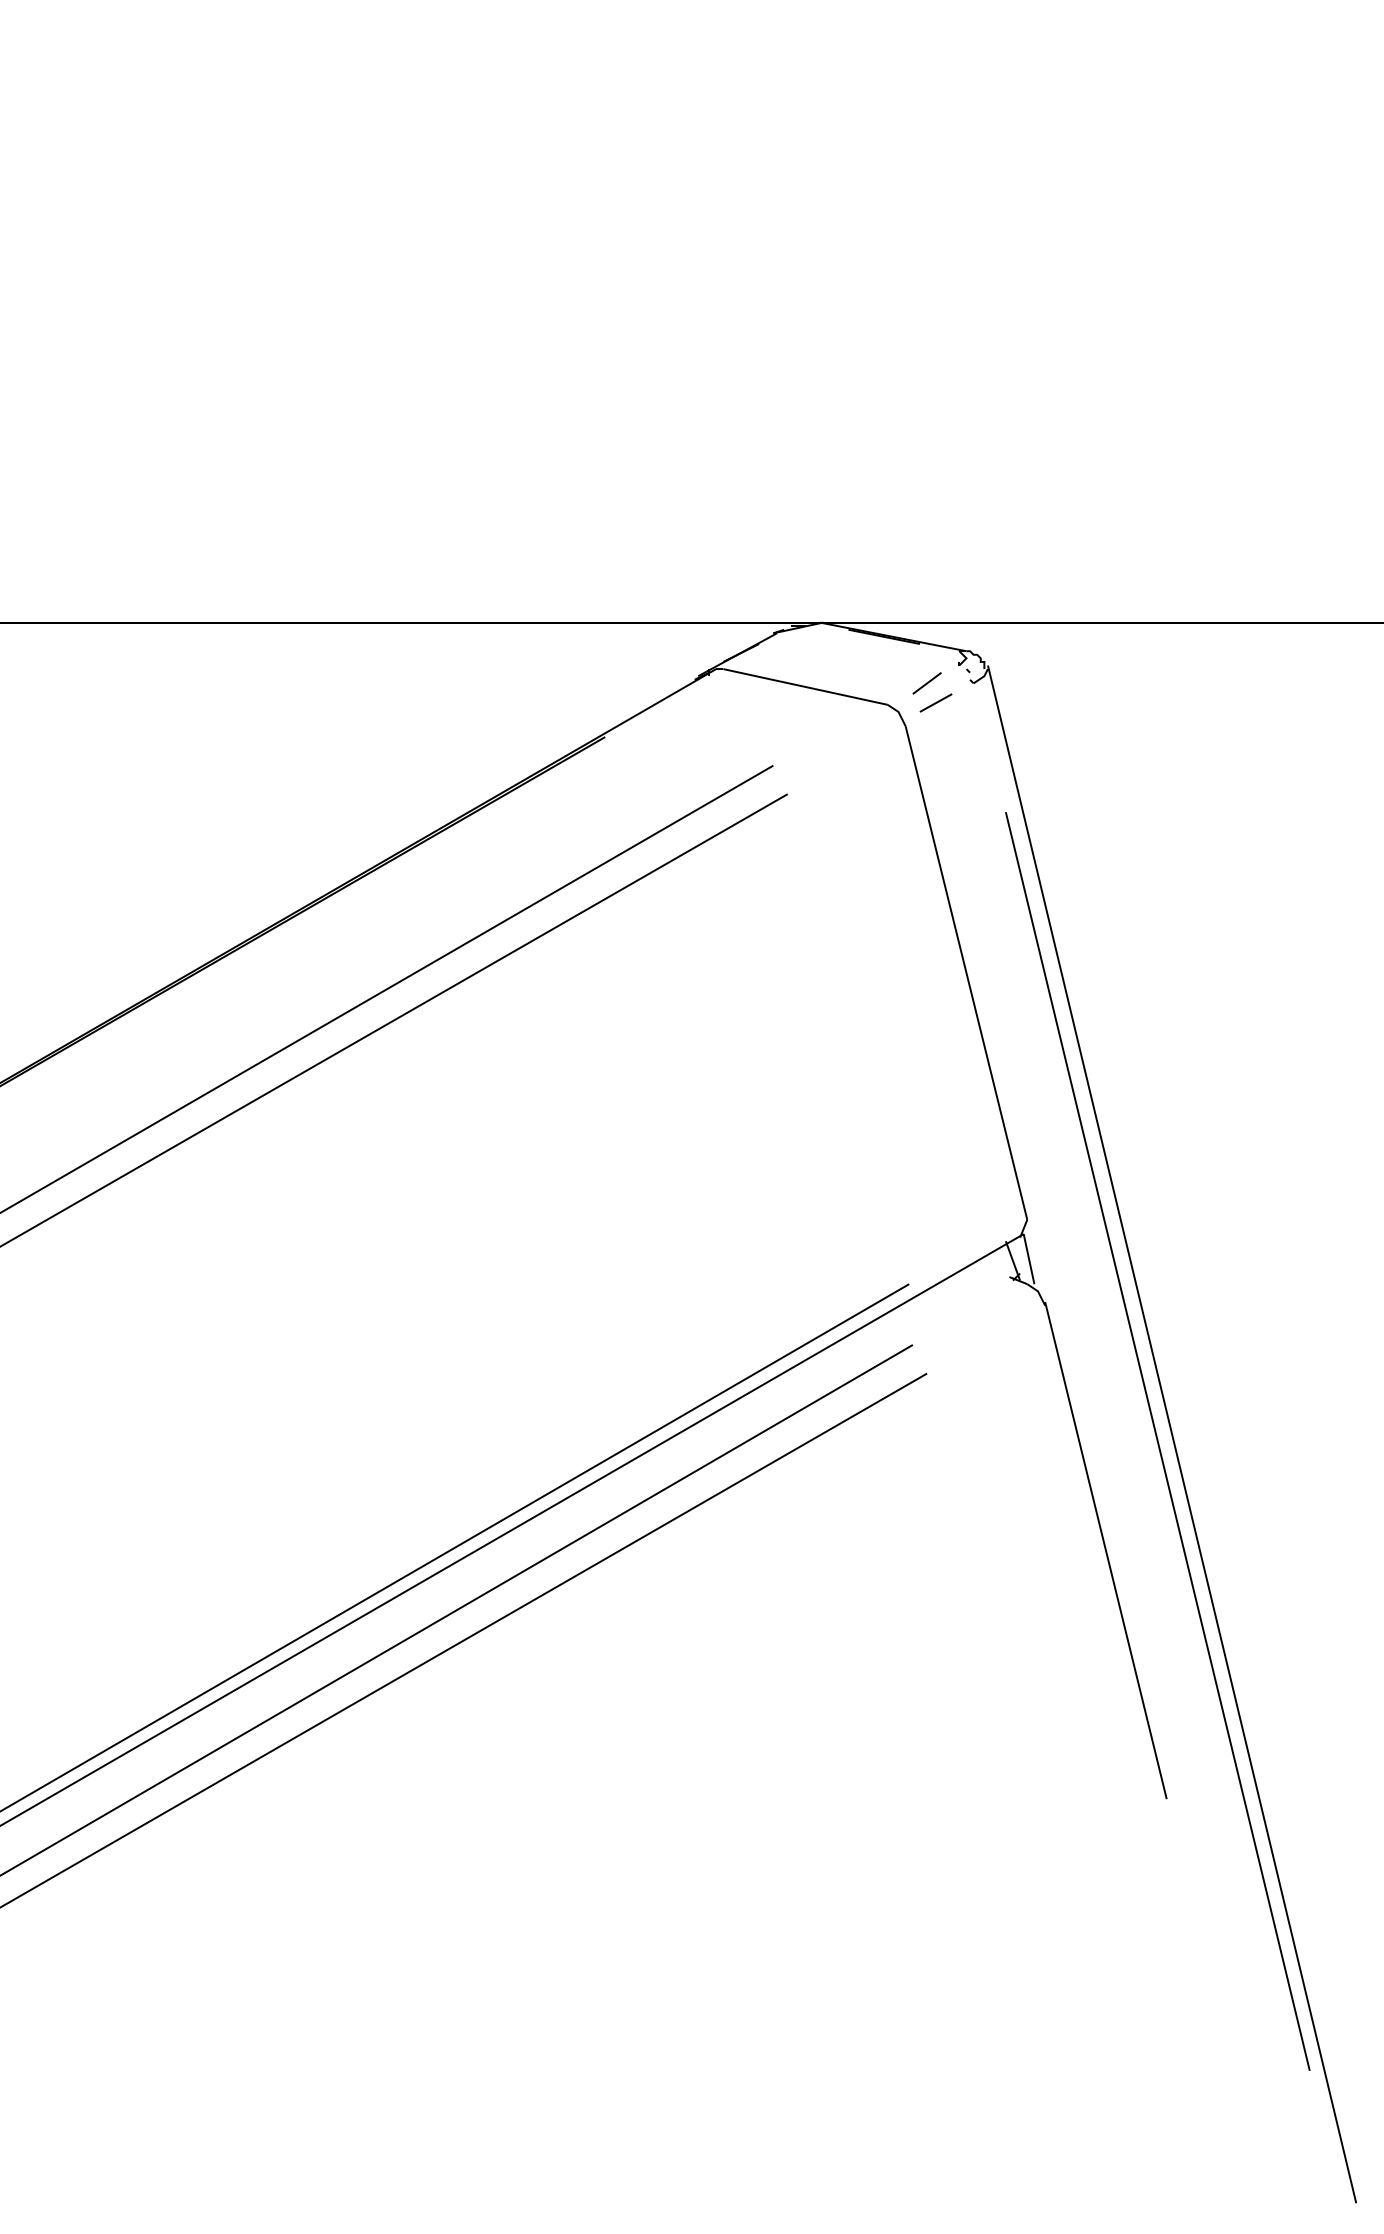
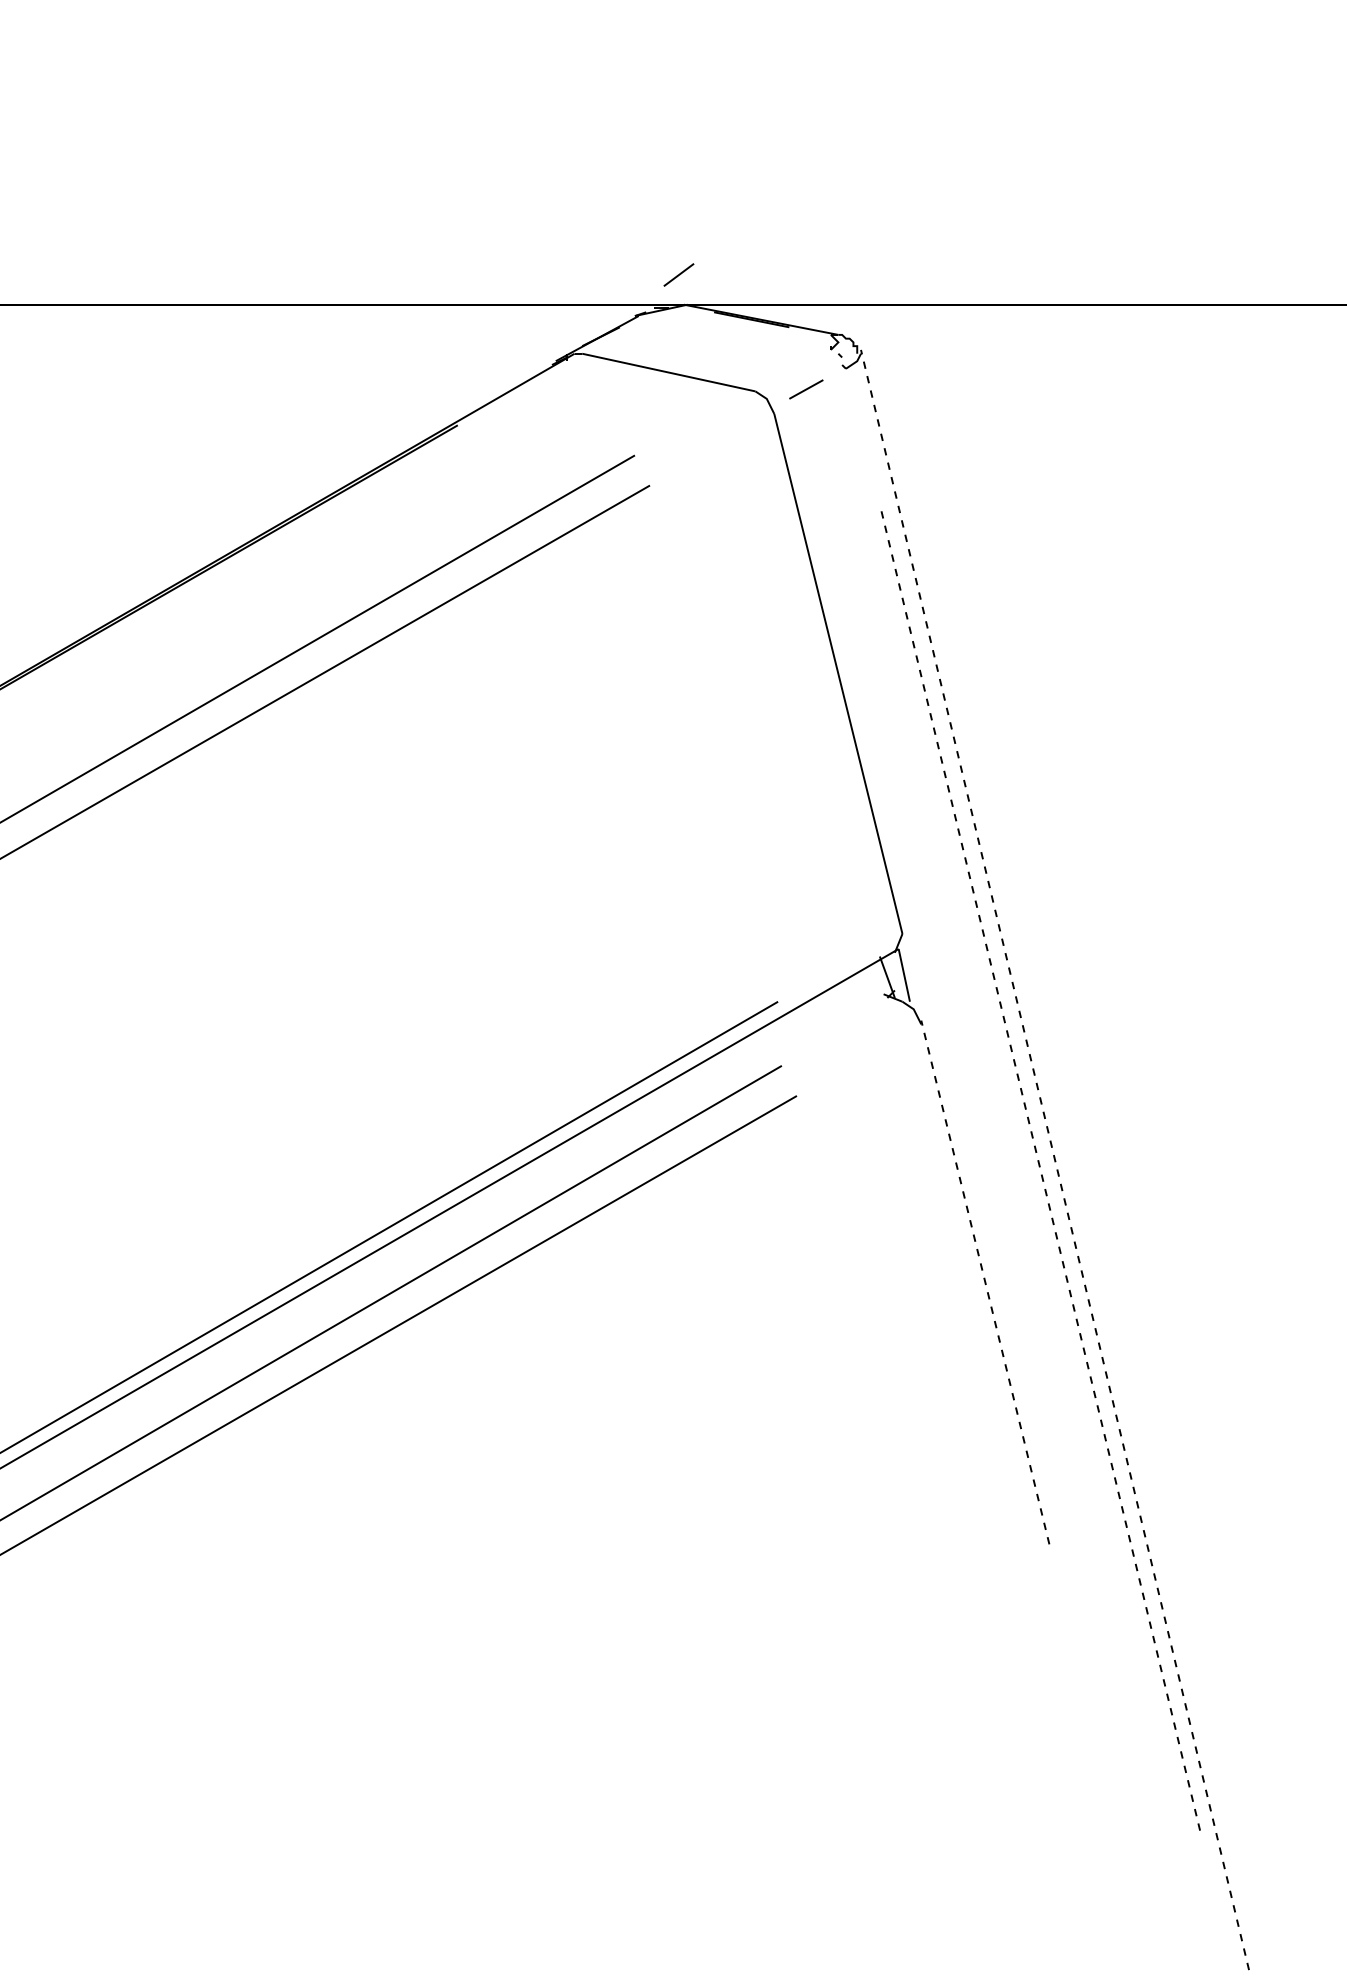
line: (926, 683) -> (678, 275), moved
line: (1172, 1434) -> (1055, 1160), solid -> dashed
line: (1157, 1441) -> (1039, 1167), solid -> dashed
line: (1105, 1550) -> (984, 1282), solid -> dashed

